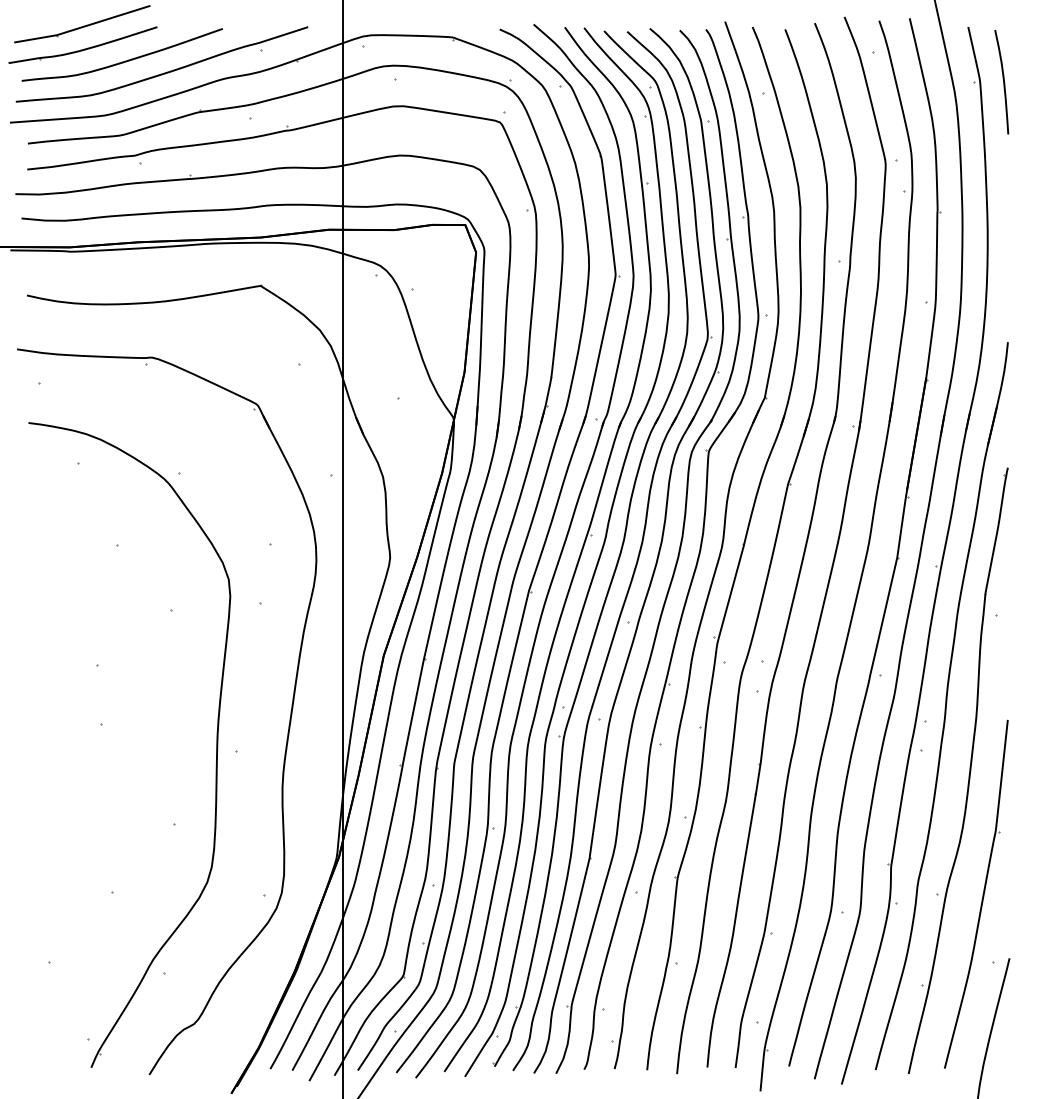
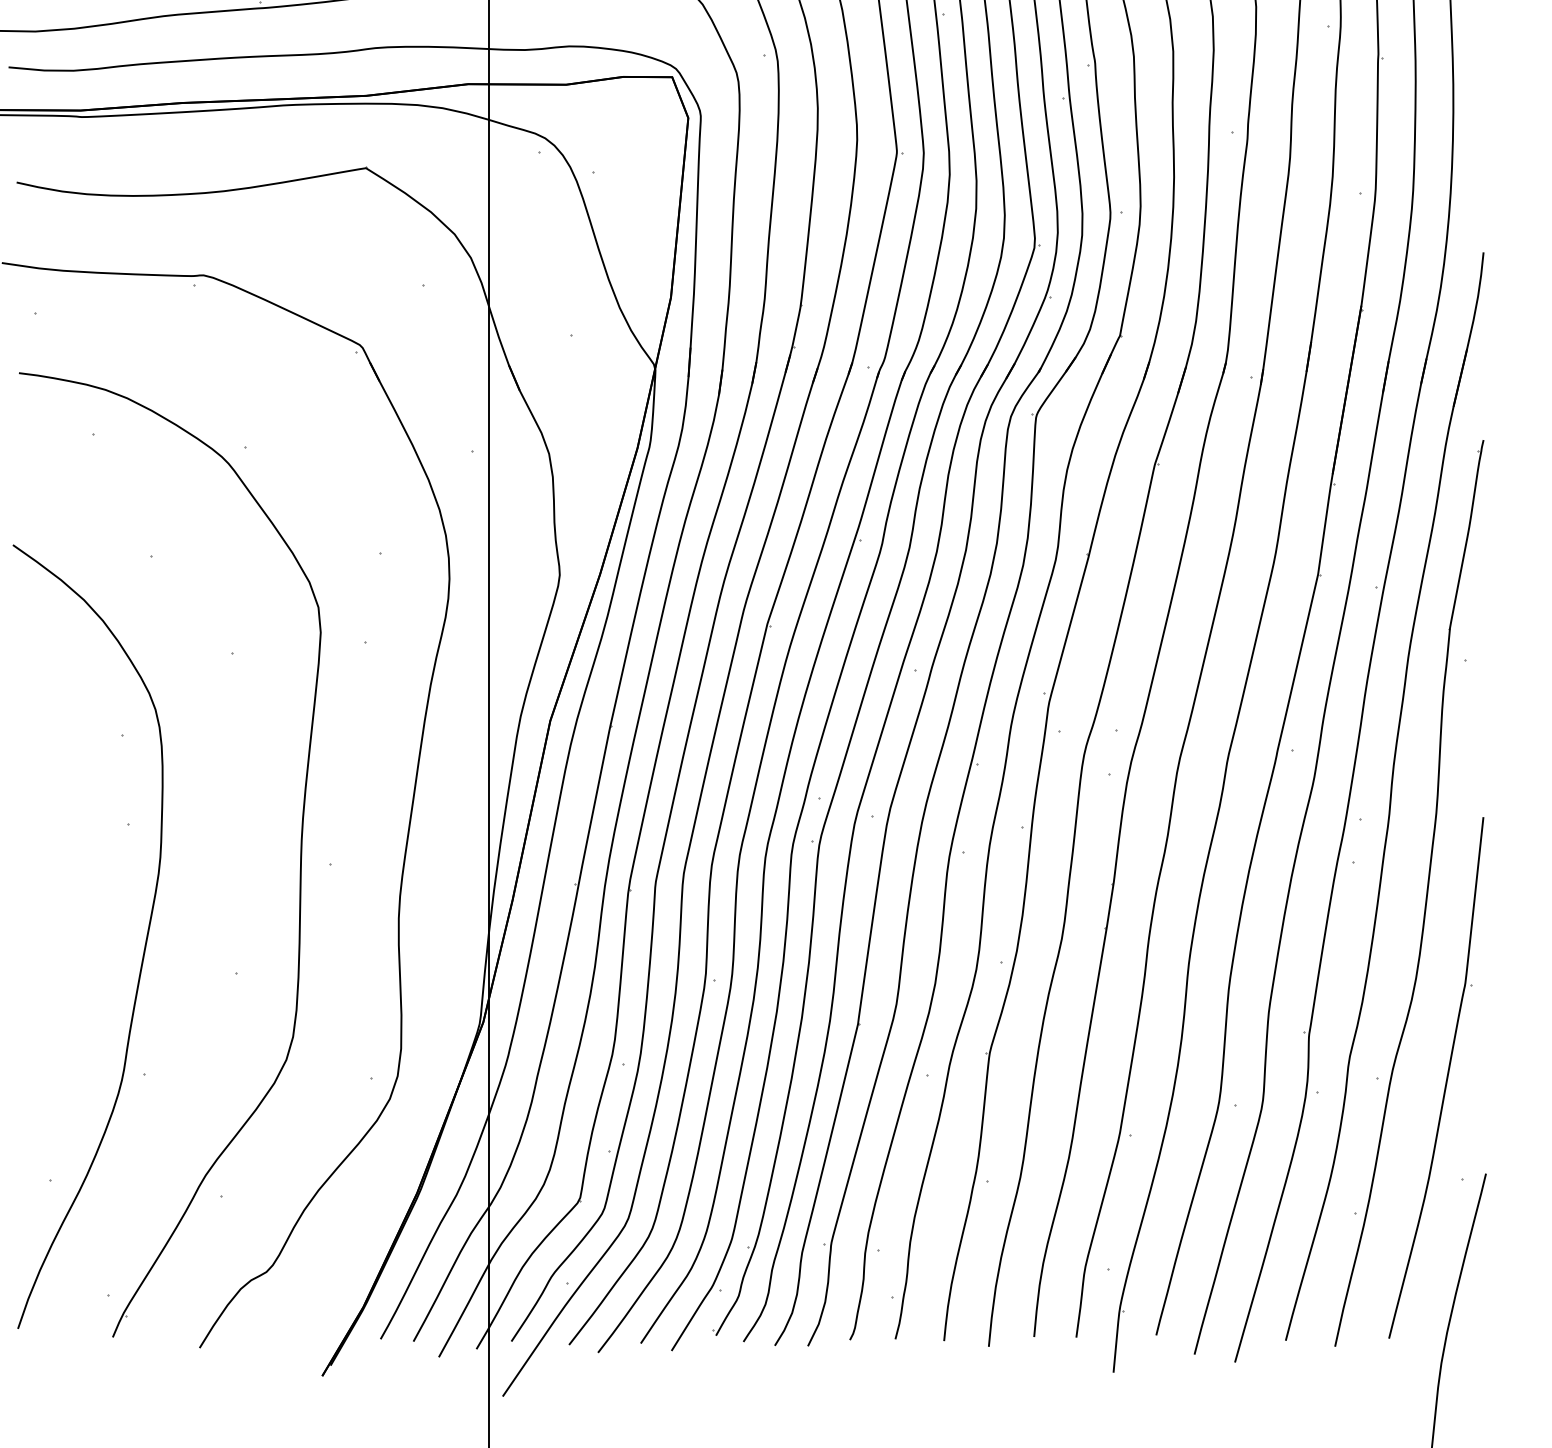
curve: (111, 808) -> (143, 949), added

